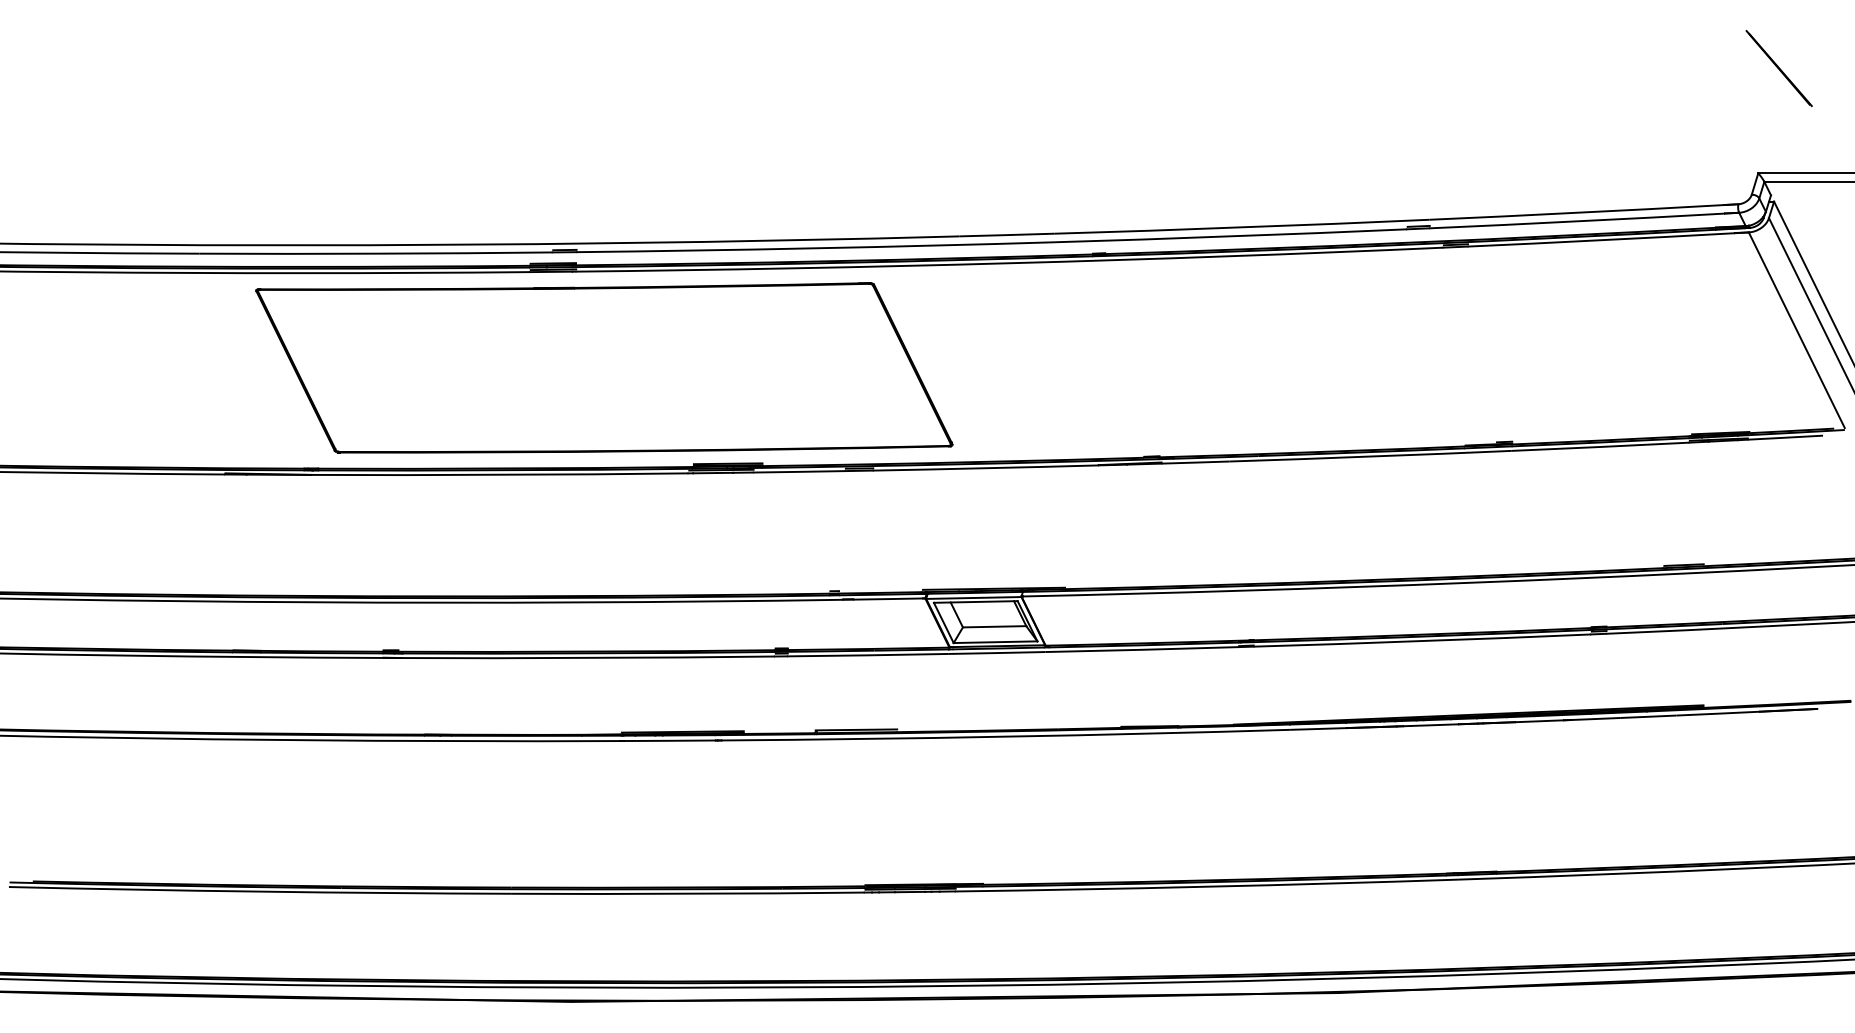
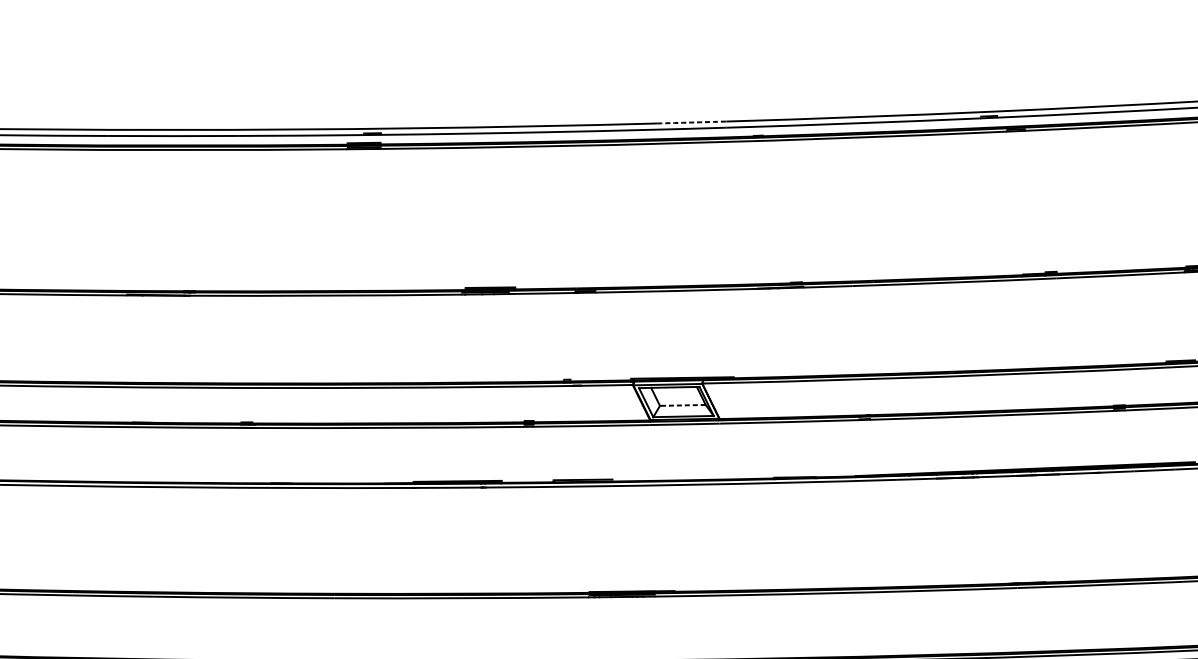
arc: (1007, 235) -> (692, 122), solid -> dashed
part: (604, 367) -> (401, 218), removed
line: (994, 626) -> (682, 405), solid -> dashed

